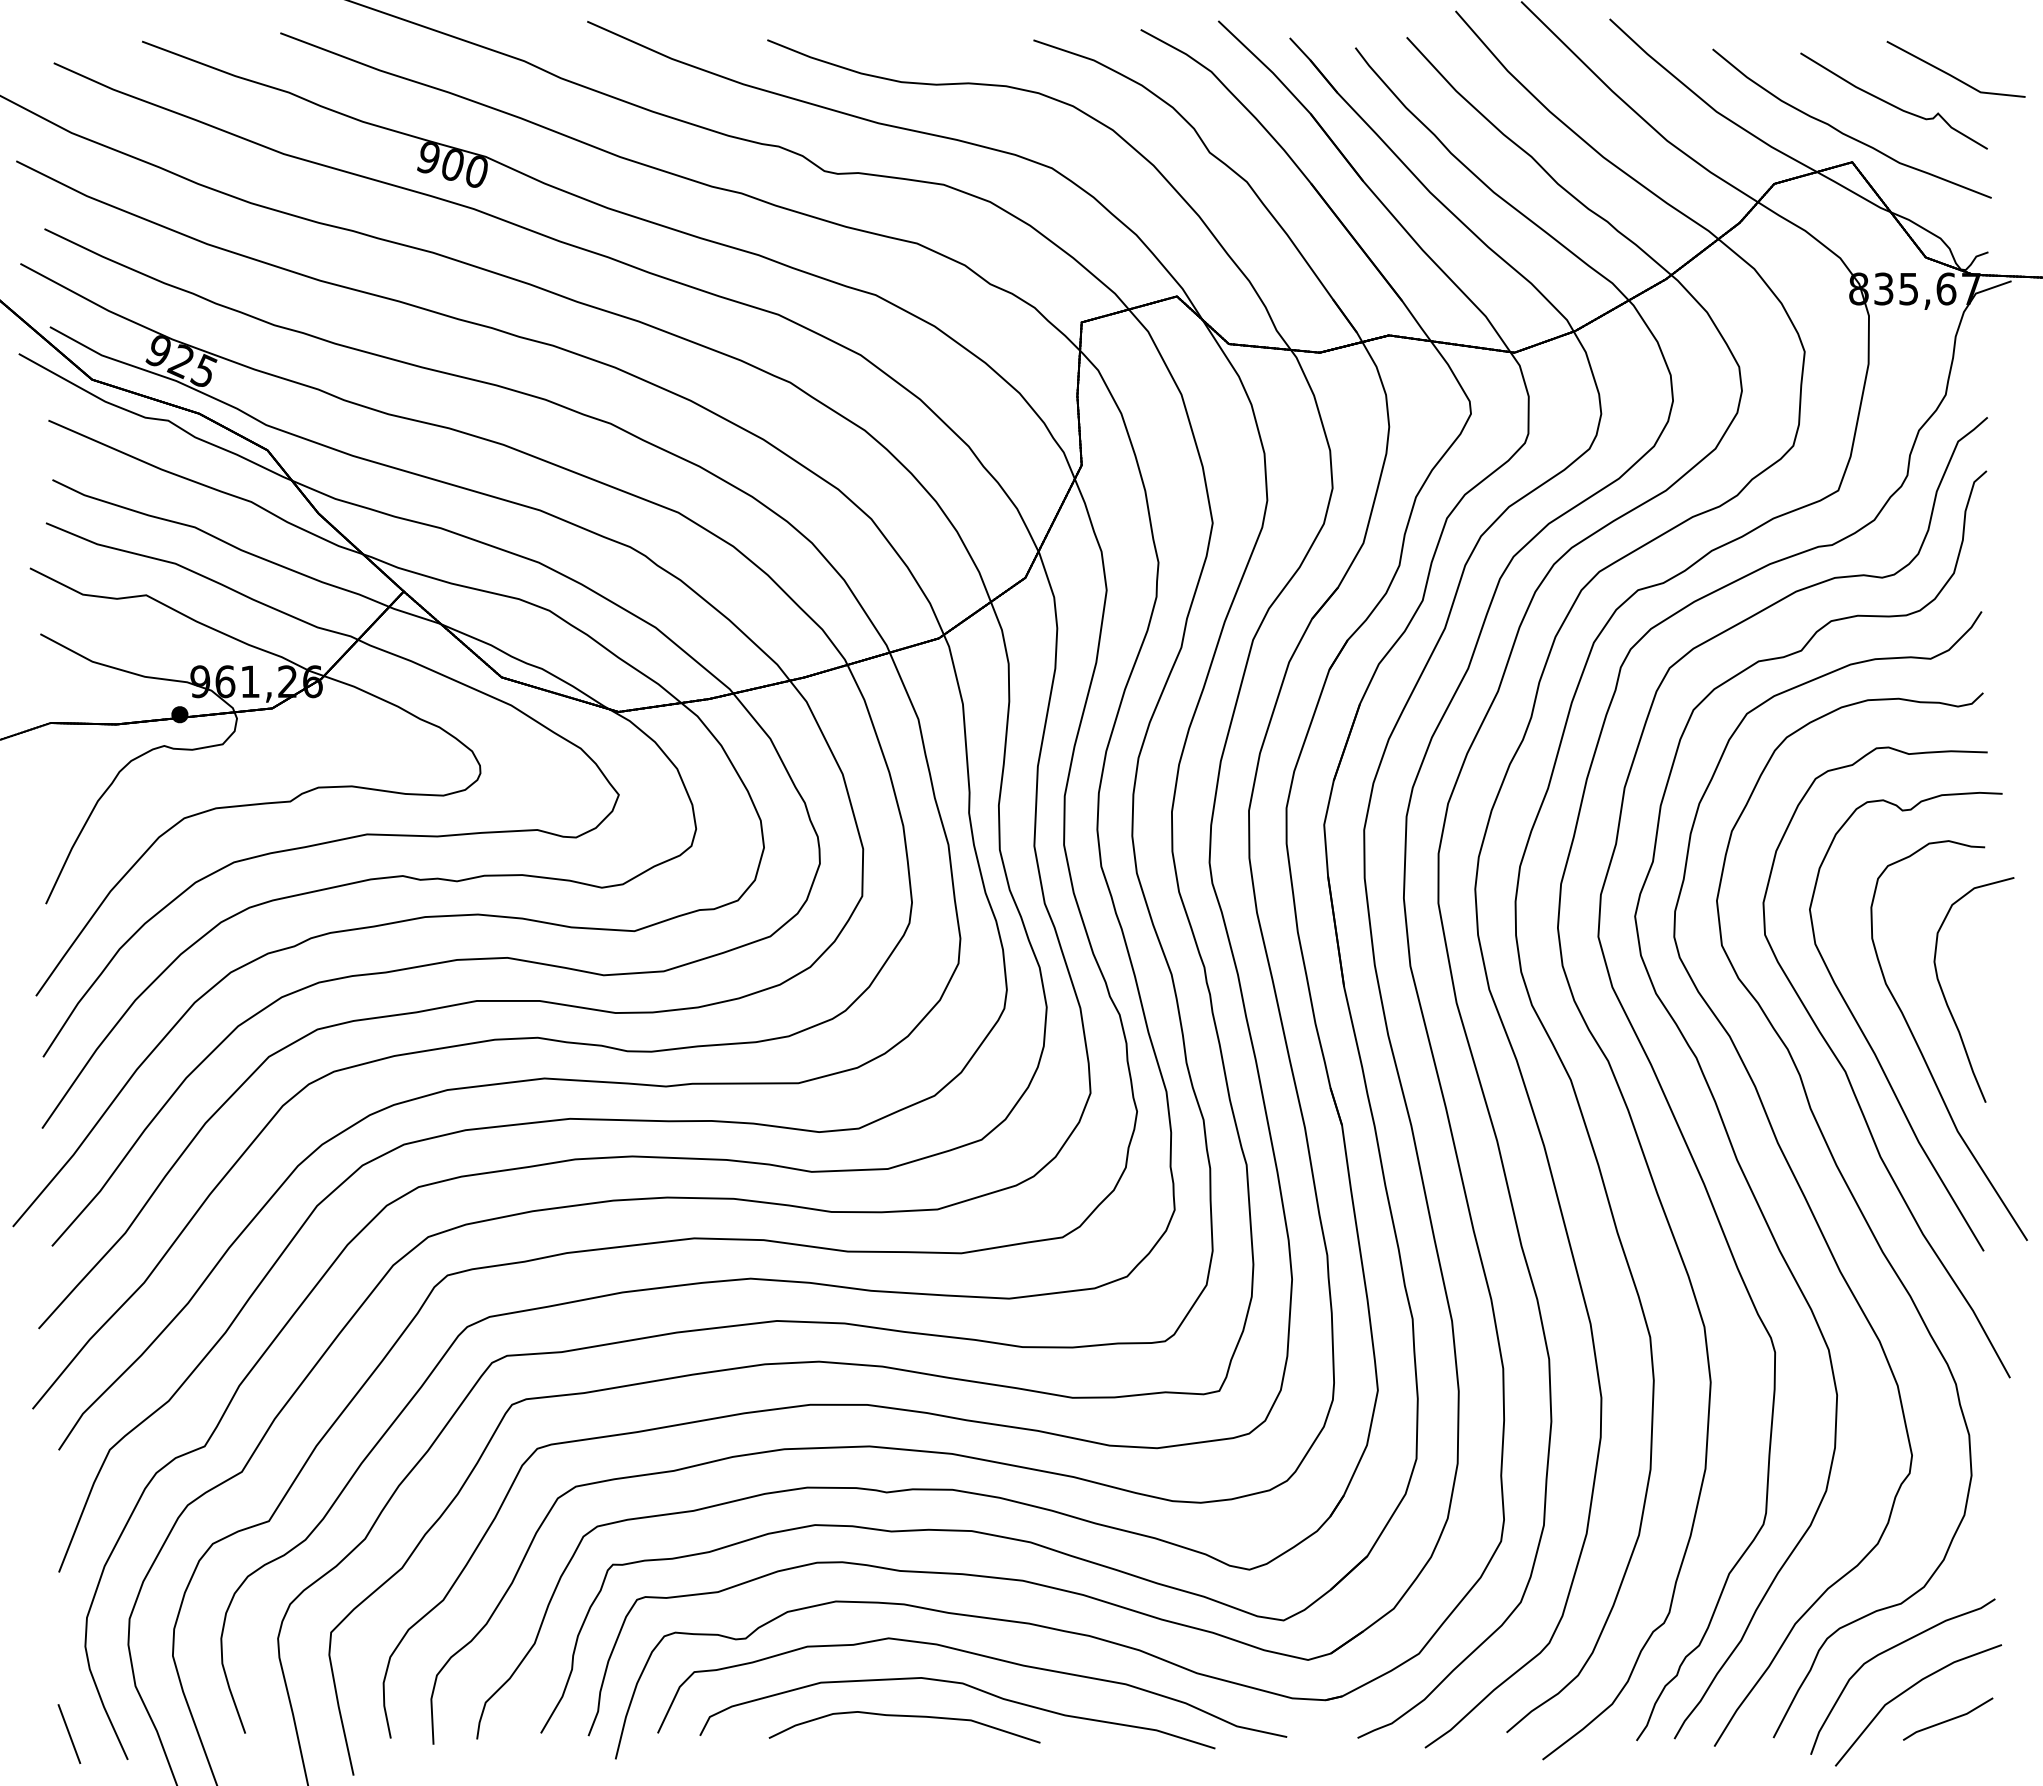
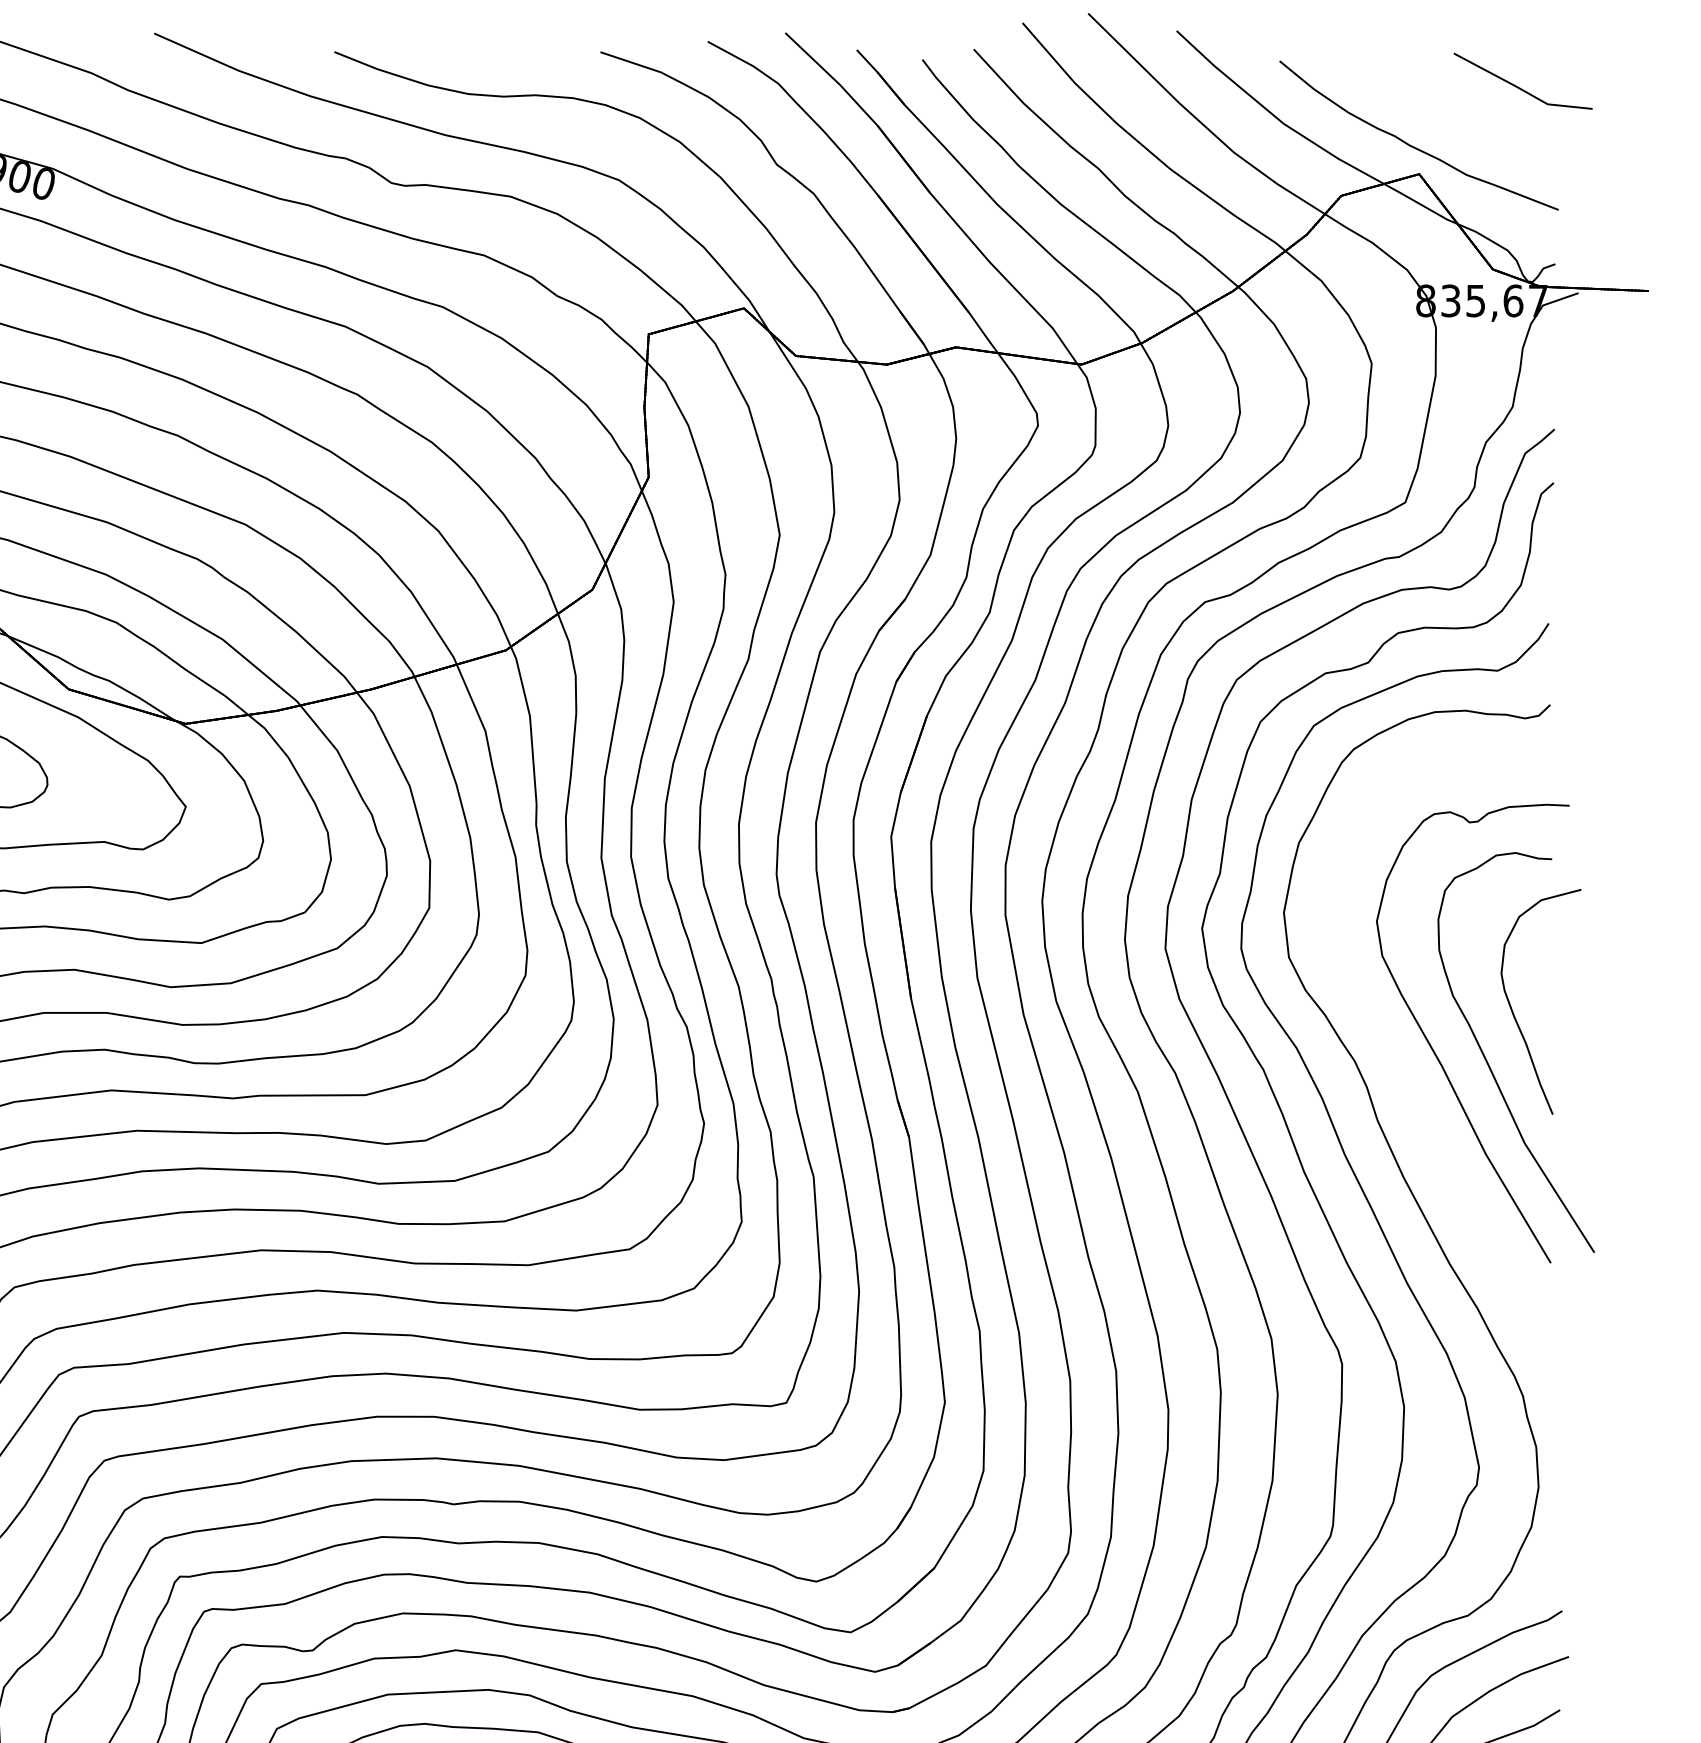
curve: (1891, 103) -> (1458, 115), removed
curve: (1849, 1078) -> (1416, 1090), removed

